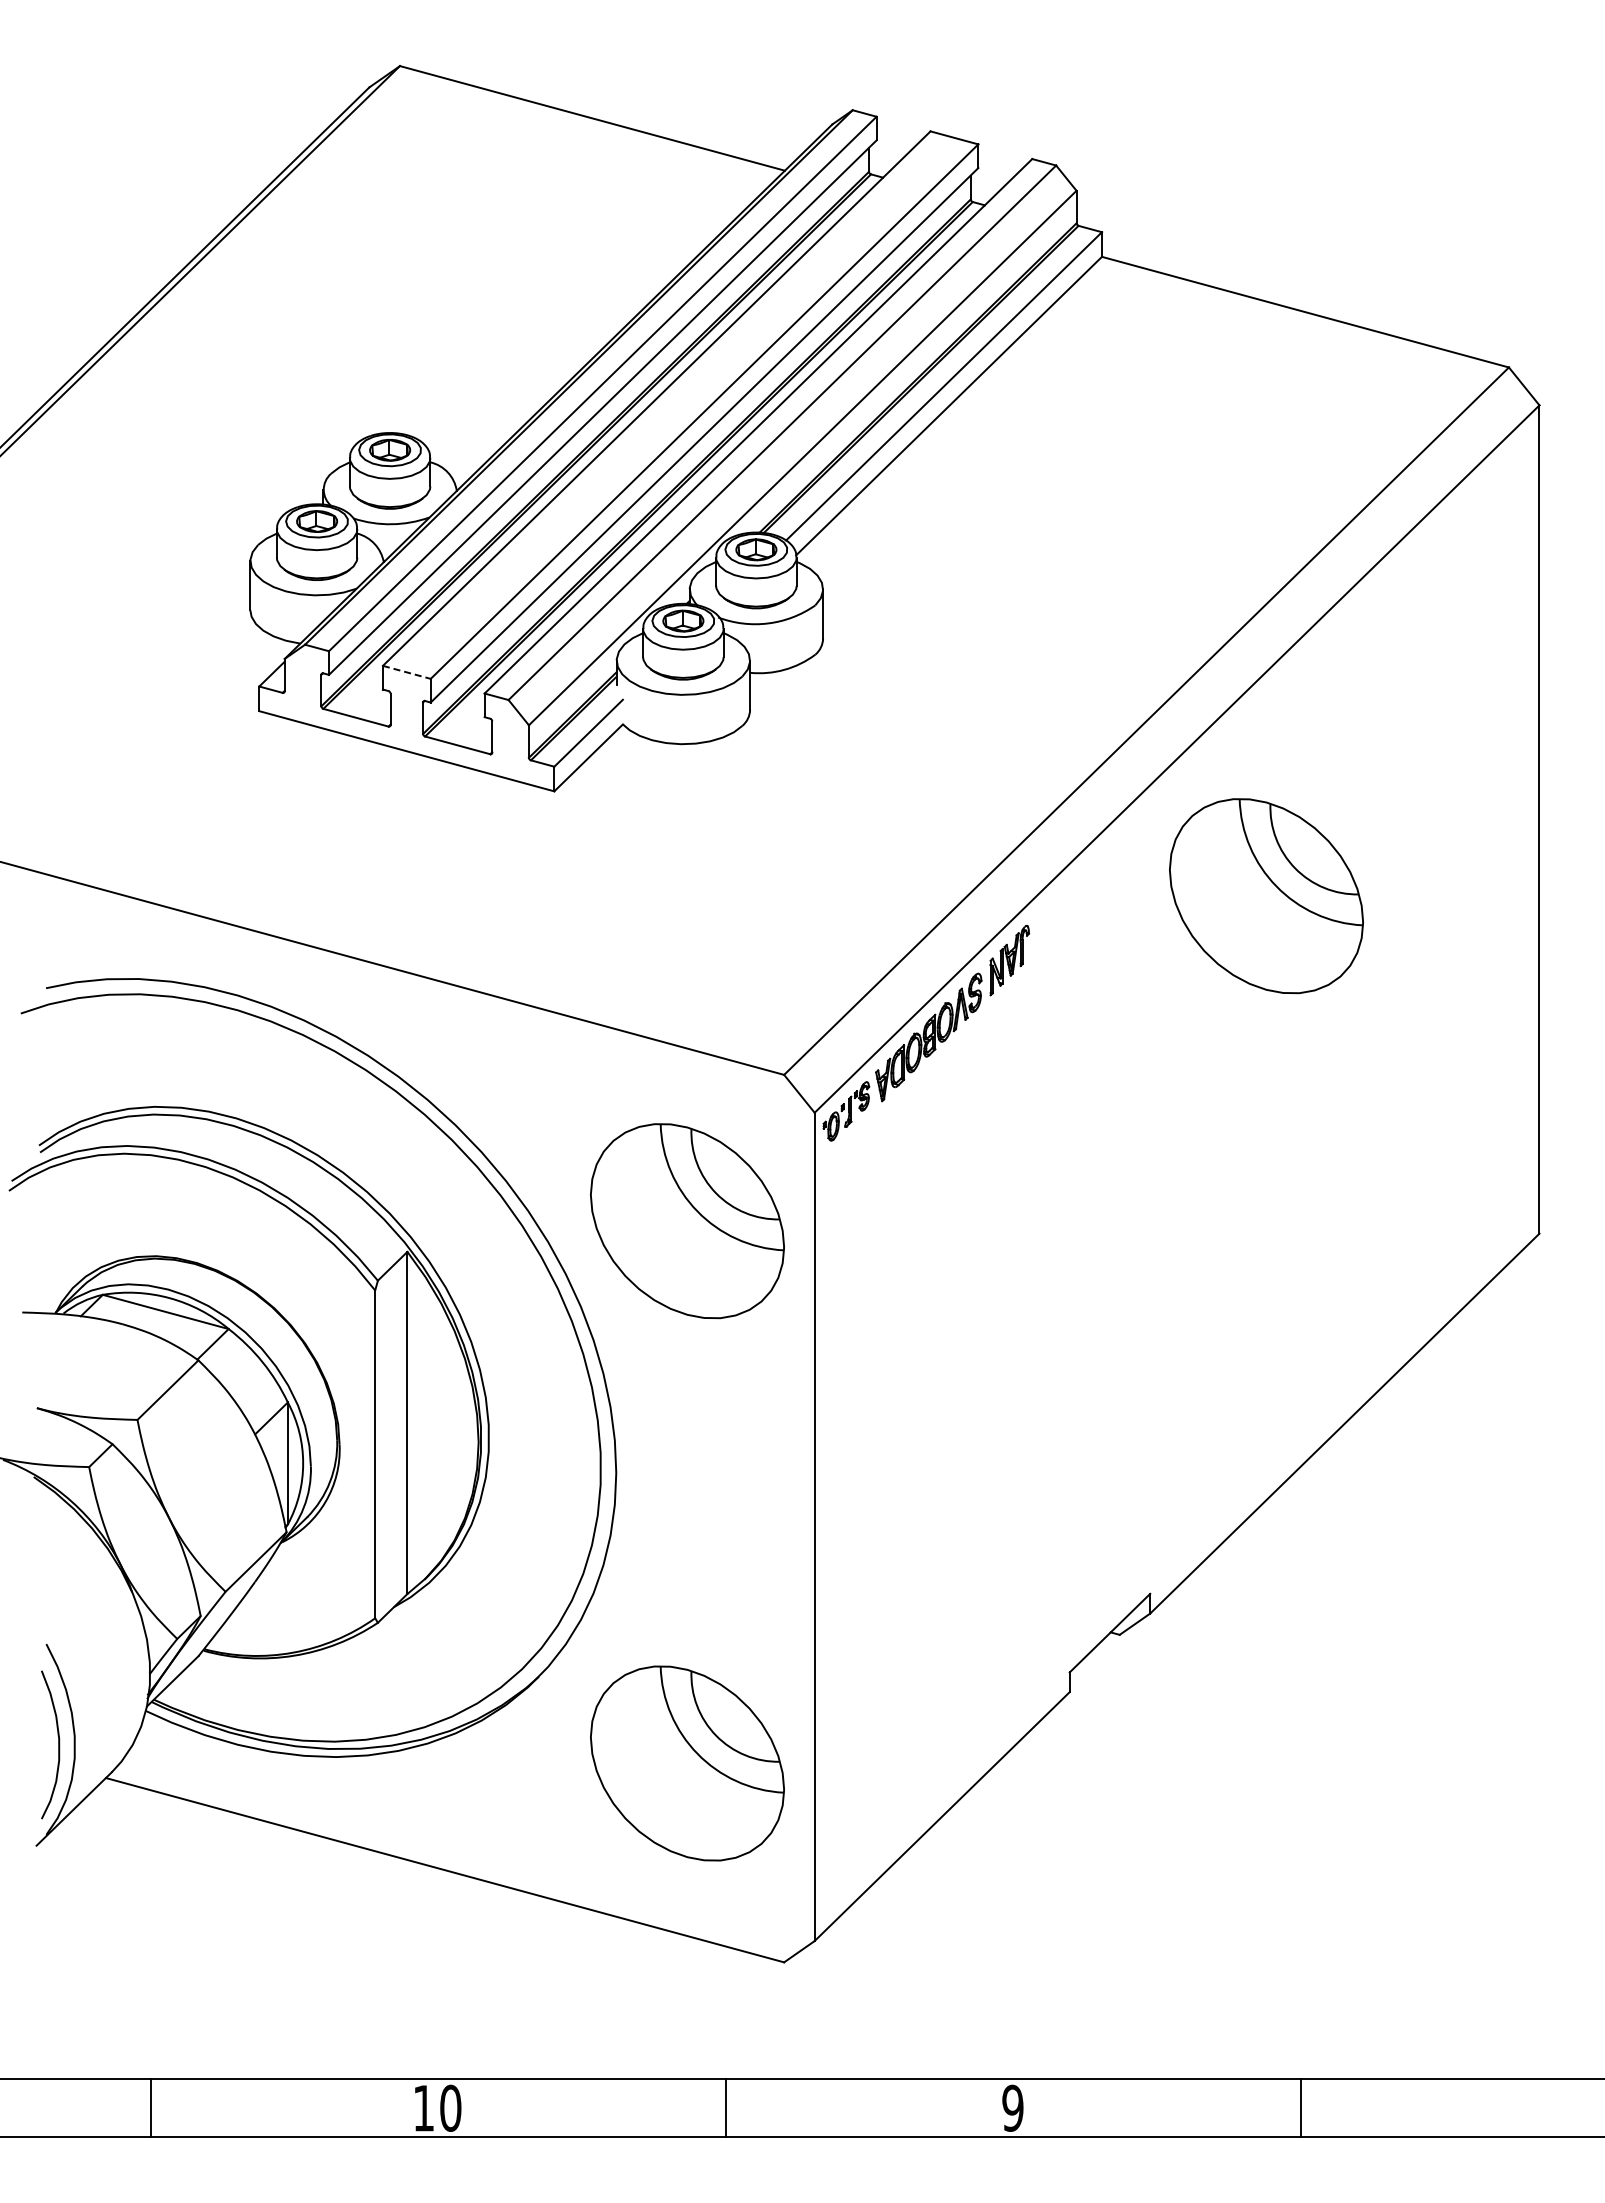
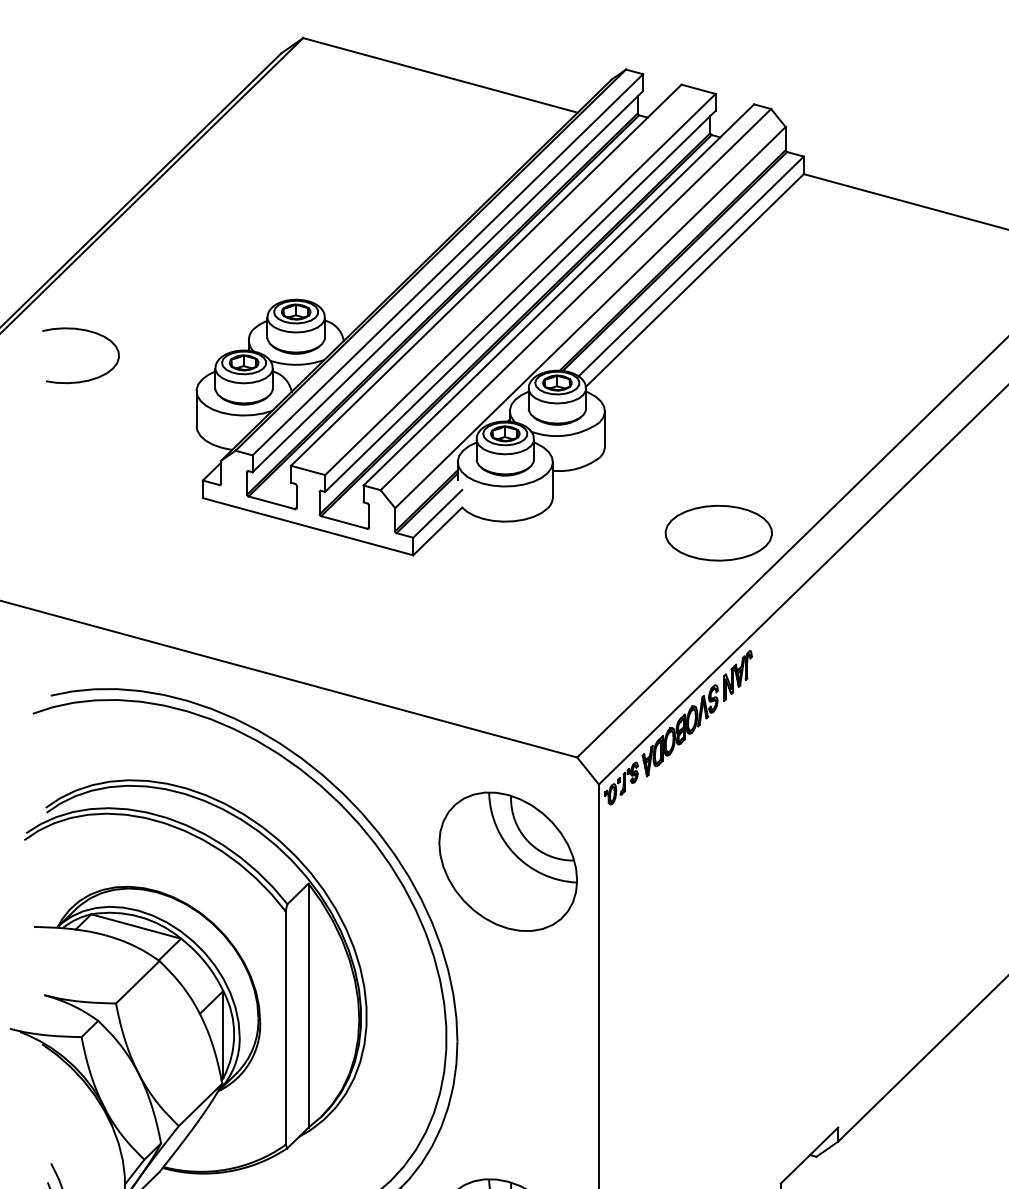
curve: (96, 477) -> (86, 331), added
line: (406, 672) -> (307, 470), dashed -> solid
part: (982, 760) -> (718, 533), added
part: (1266, 896) -> (921, 630), removed

